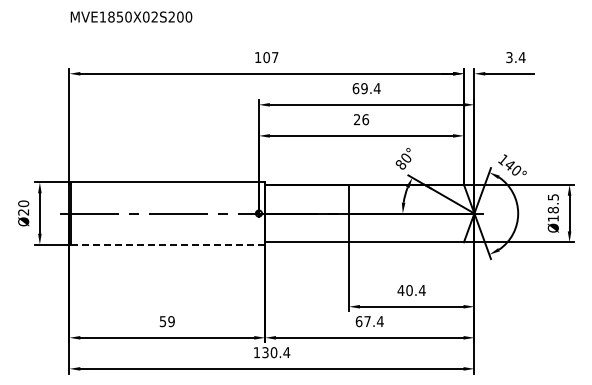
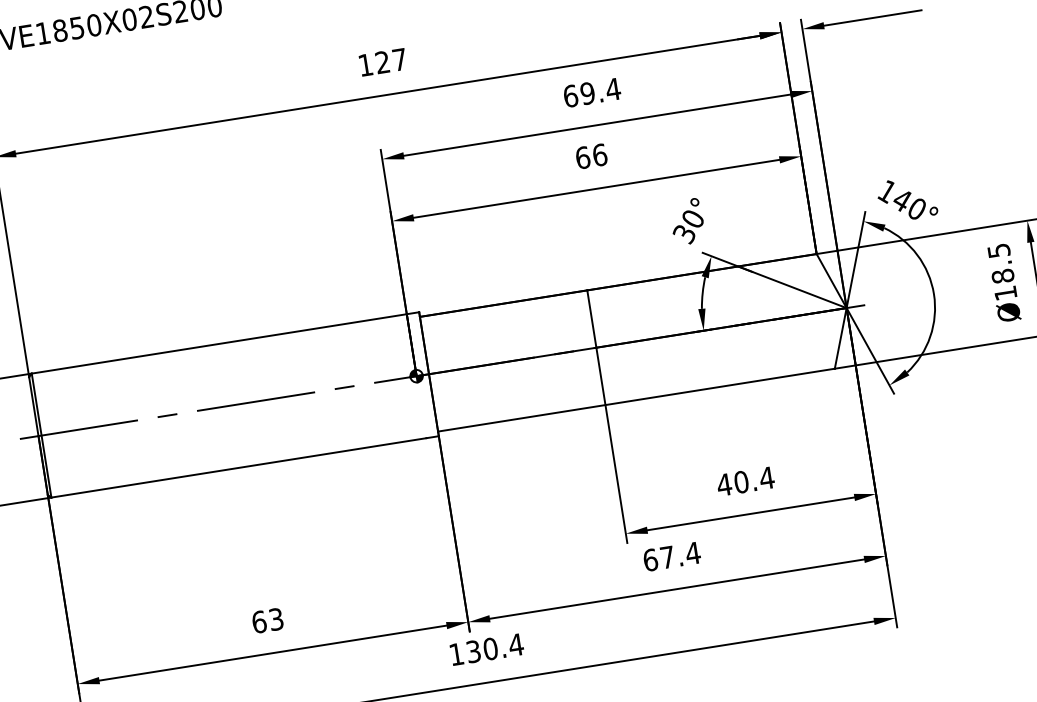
text: (266, 57) -> (382, 62), 107 -> 127
text: (356, 119) -> (581, 157), 26 -> 66
text: (400, 165) -> (683, 235), 80° -> 30°
line: (164, 244) -> (237, 467), dashed -> solid
text: (166, 321) -> (266, 620), 59 -> 63

